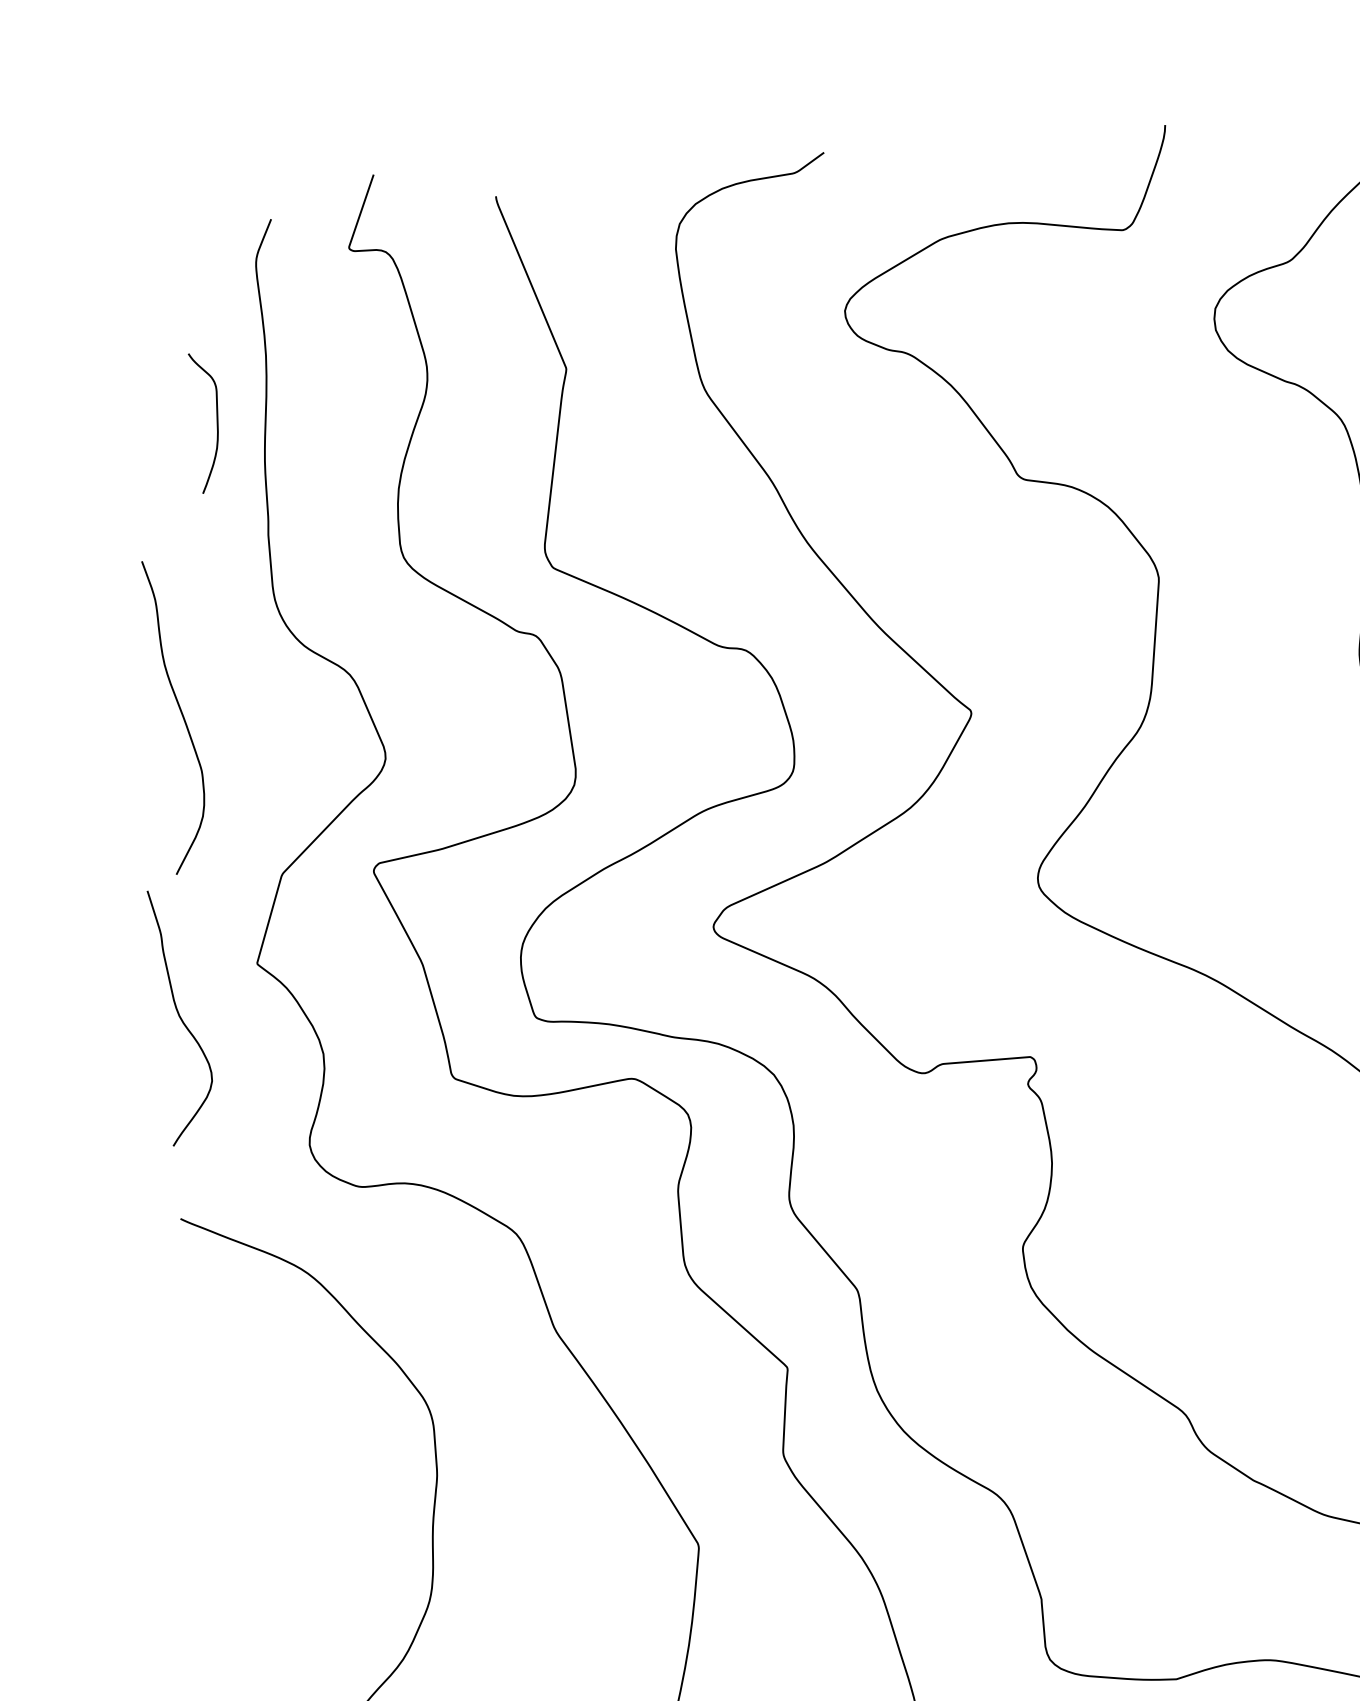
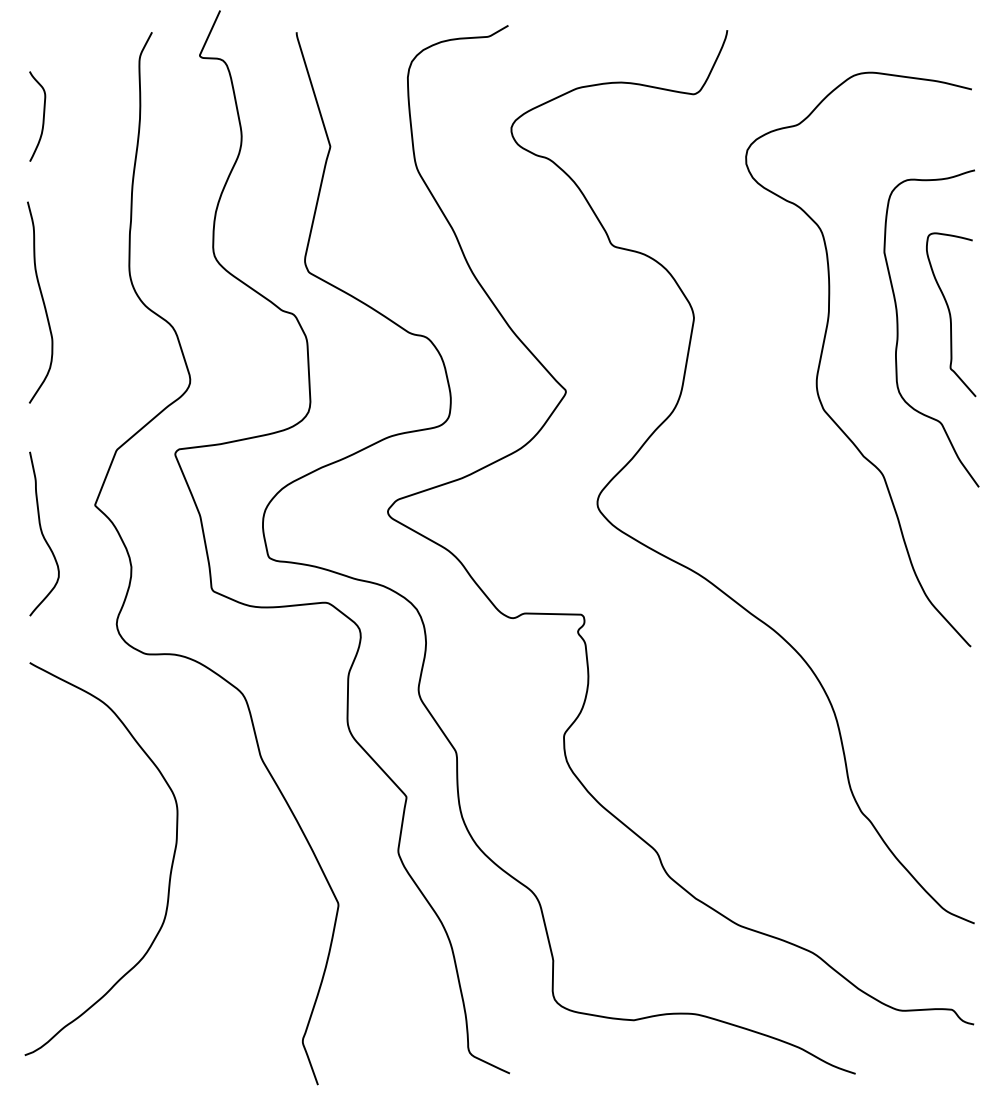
curve: (215, 424) -> (42, 118), moved
curve: (180, 715) -> (42, 302), moved

